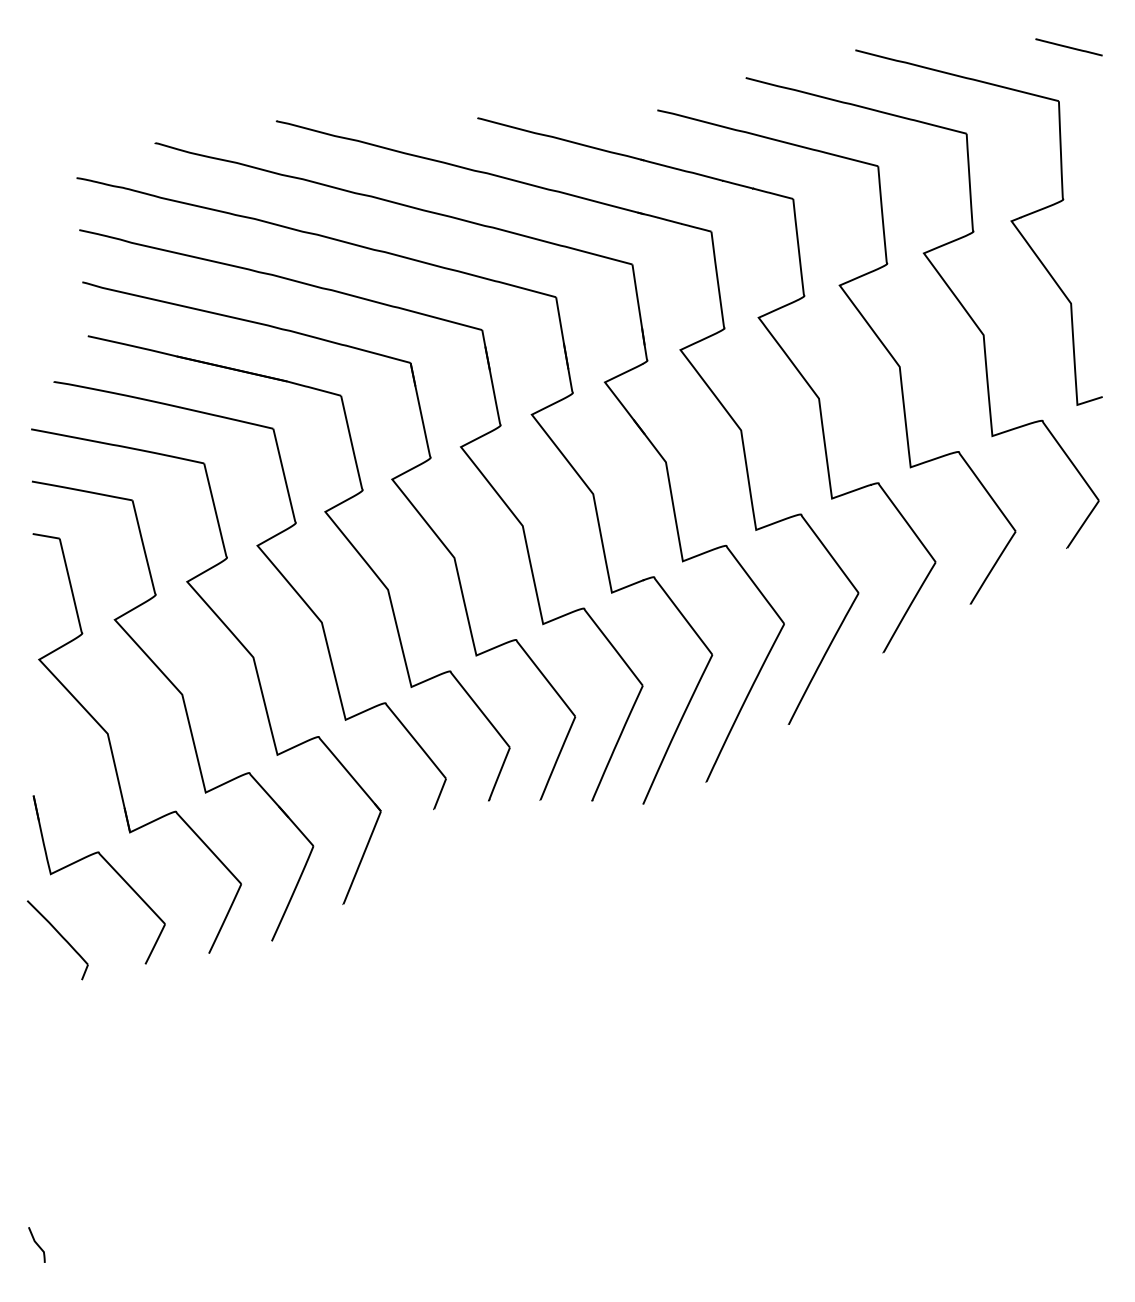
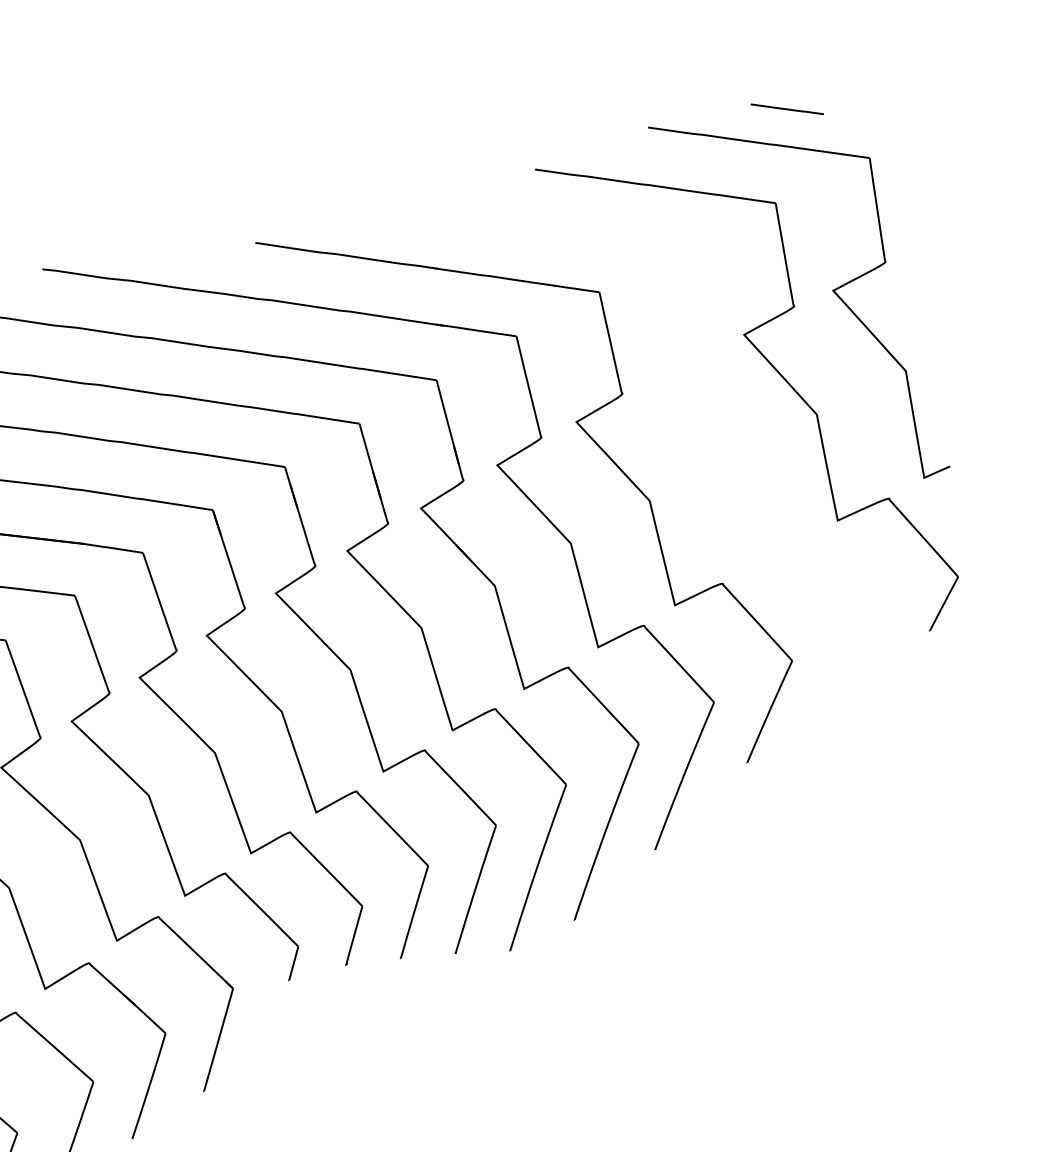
line: (1068, 47) -> (786, 109), moved
part: (871, 330) -> (697, 422), removed

